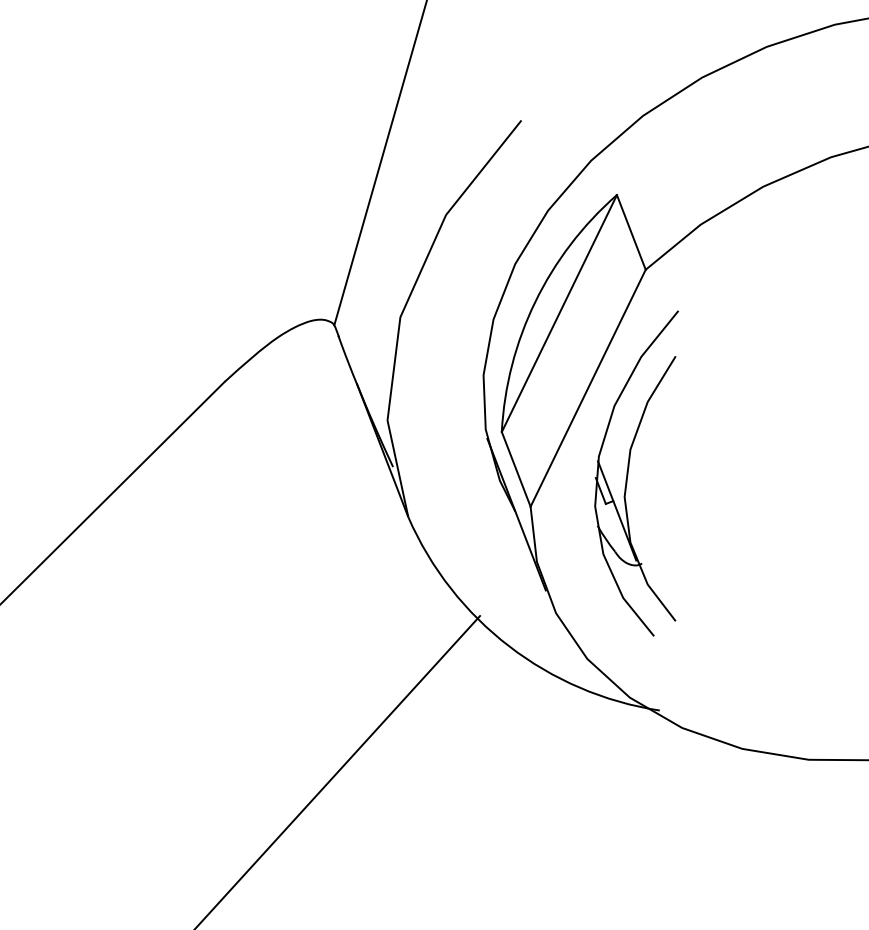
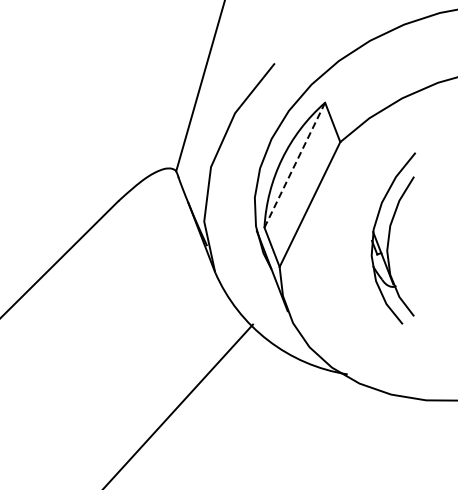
line: (558, 314) -> (294, 165), solid -> dashed
part: (636, 473) -> (393, 238), moved

